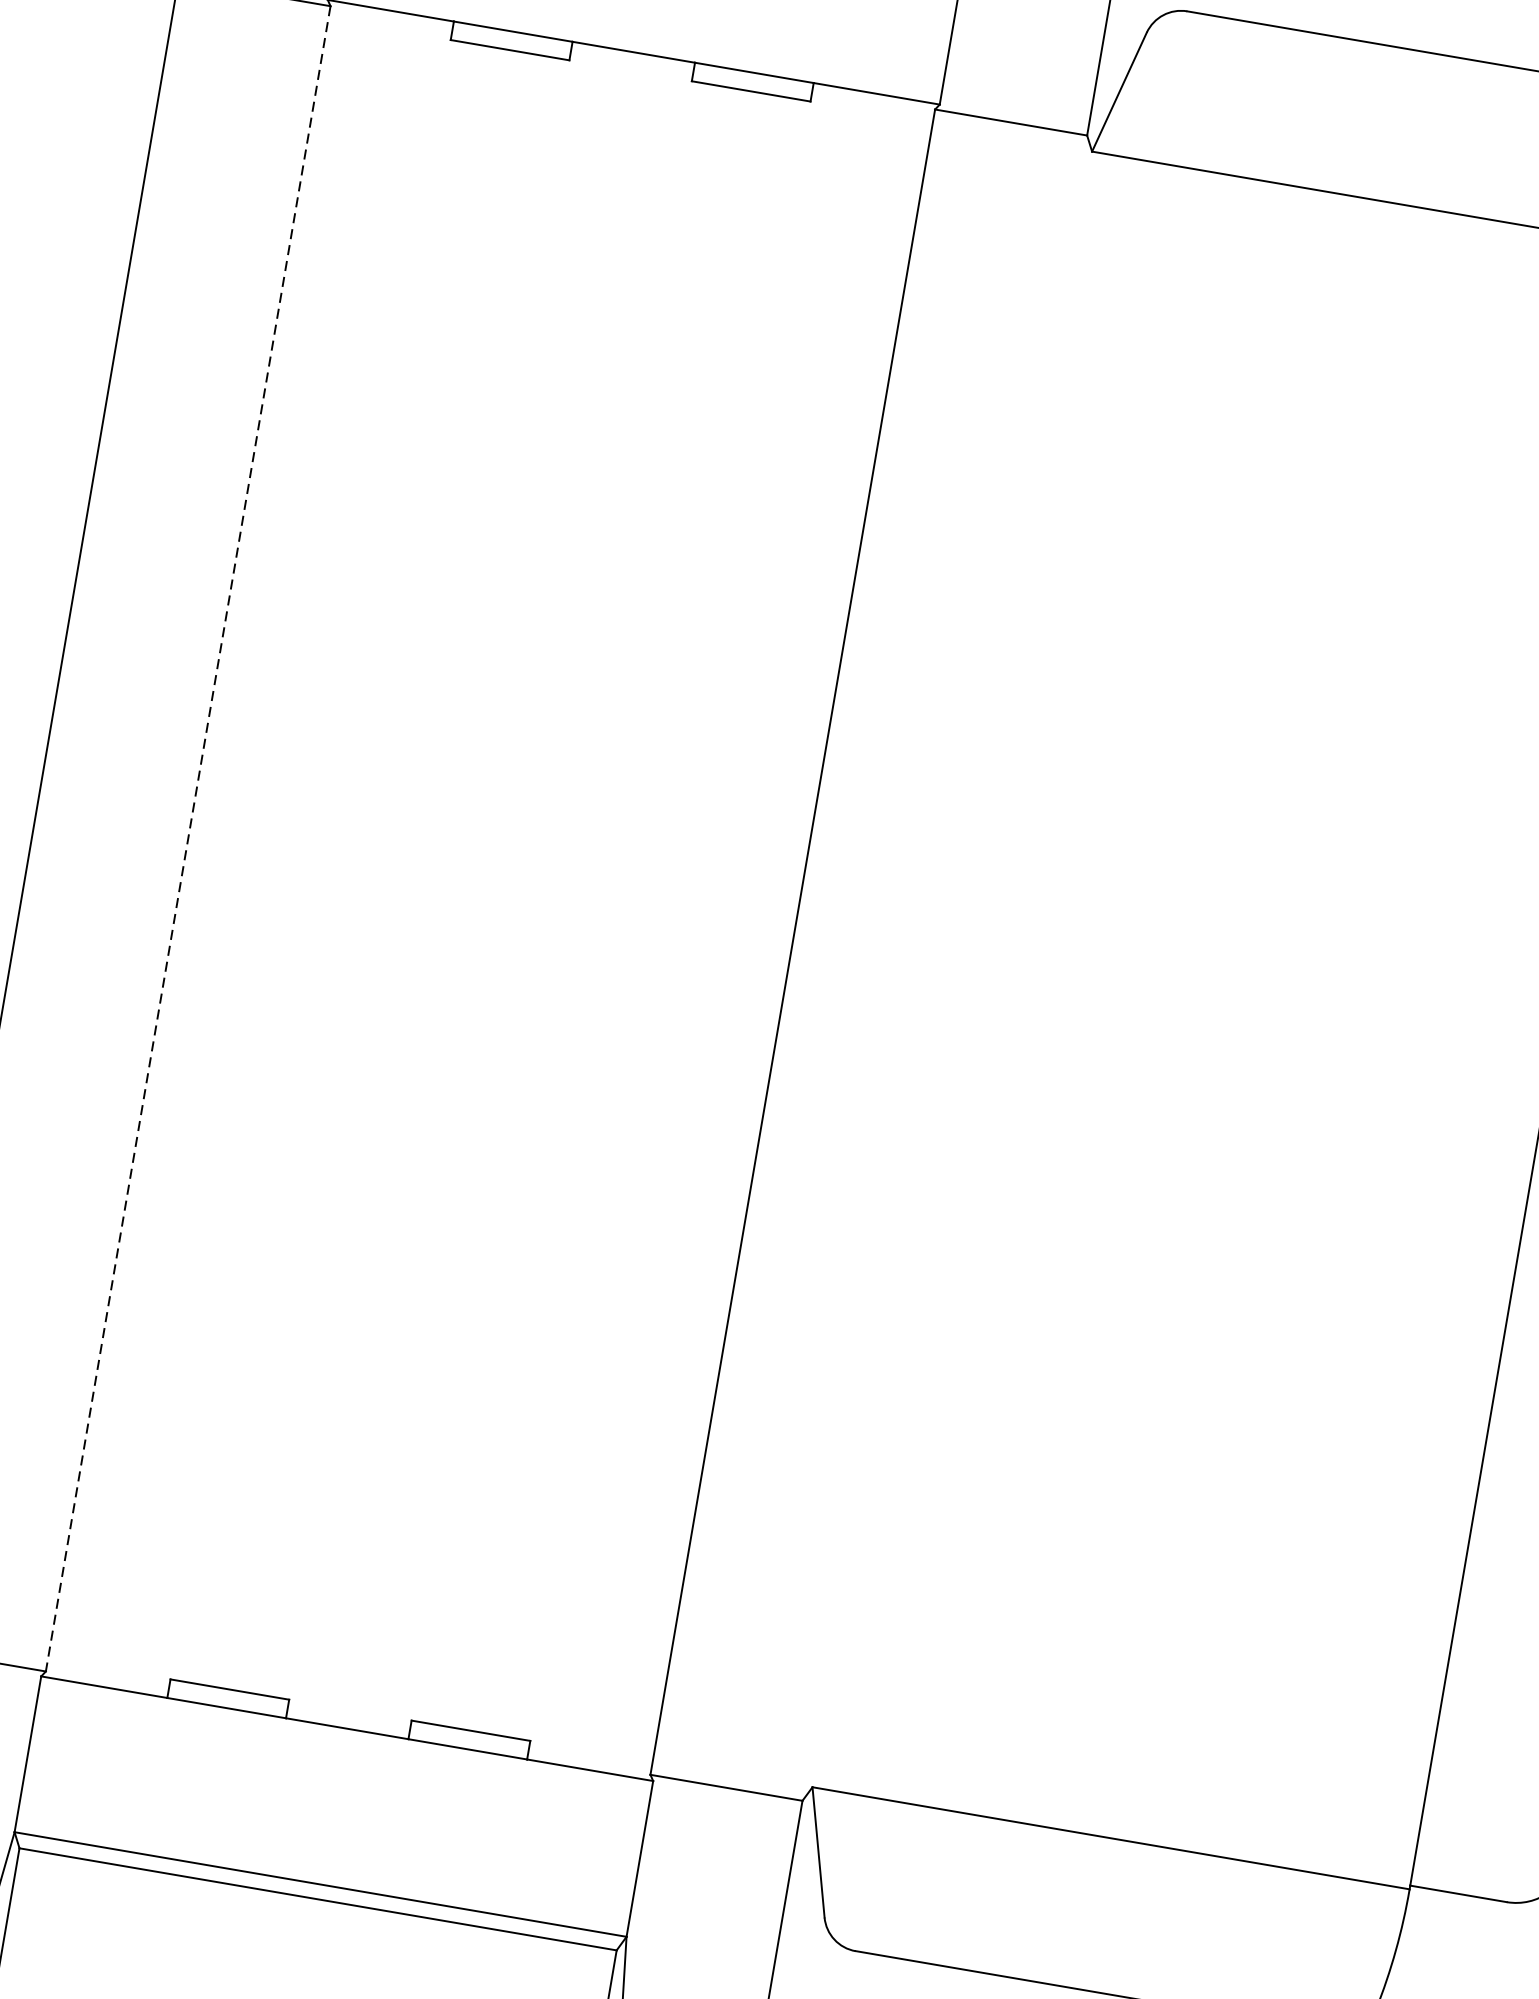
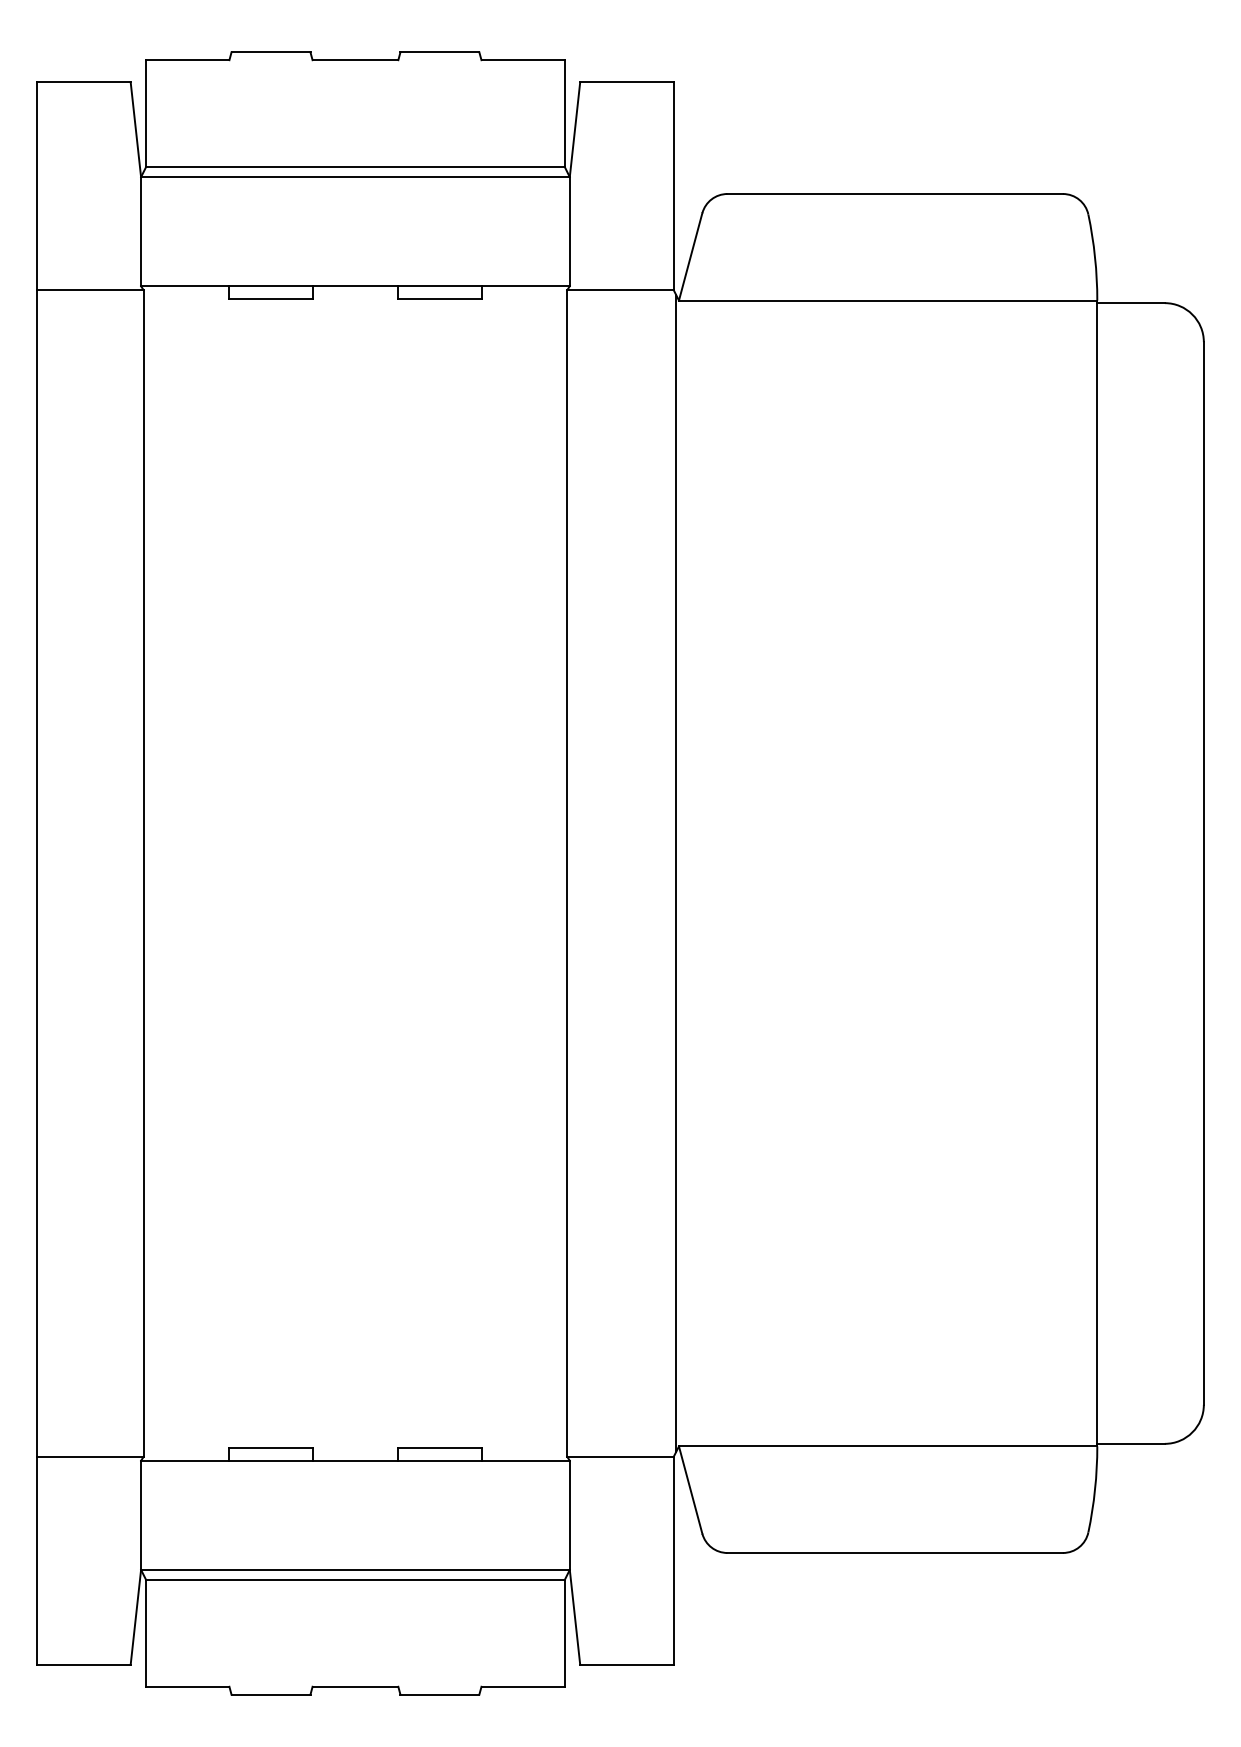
line: (187, 840) -> (143, 874), dashed -> solid
line: (948, 968) -> (676, 873), added

